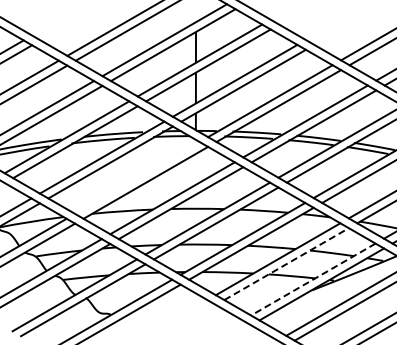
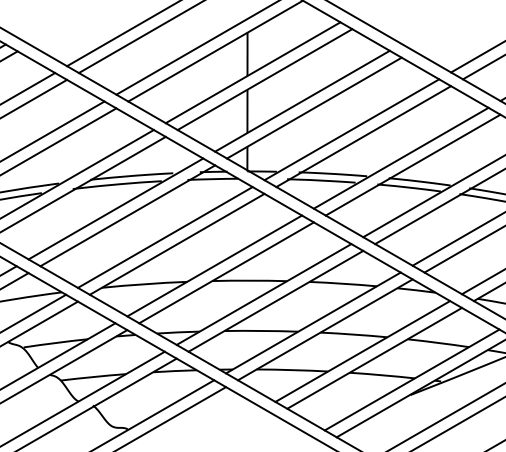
line: (137, 177) -> (165, 236), added
line: (286, 264) -> (374, 358), dashed -> solid
line: (313, 279) -> (412, 379), dashed -> solid

